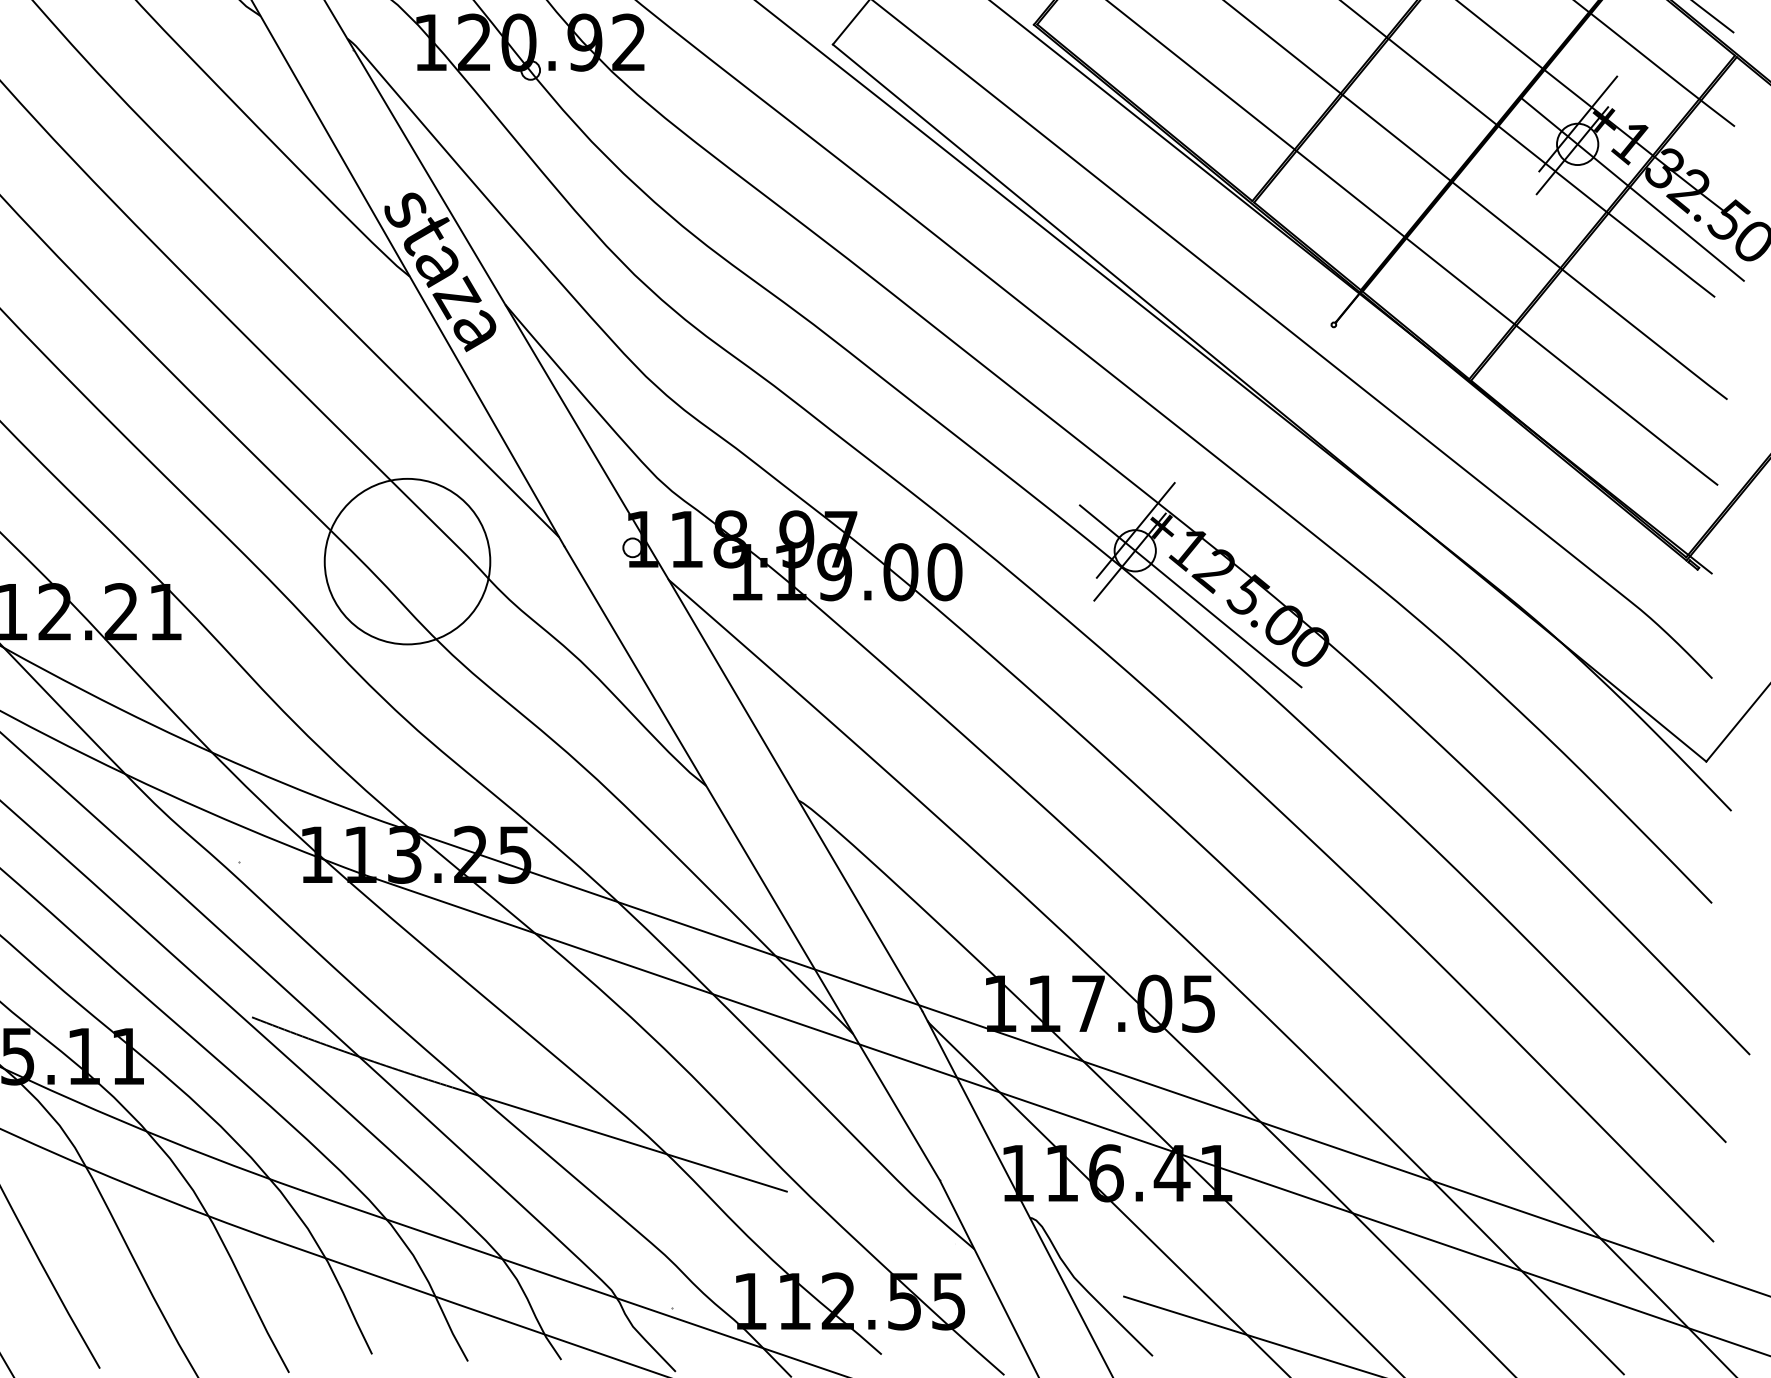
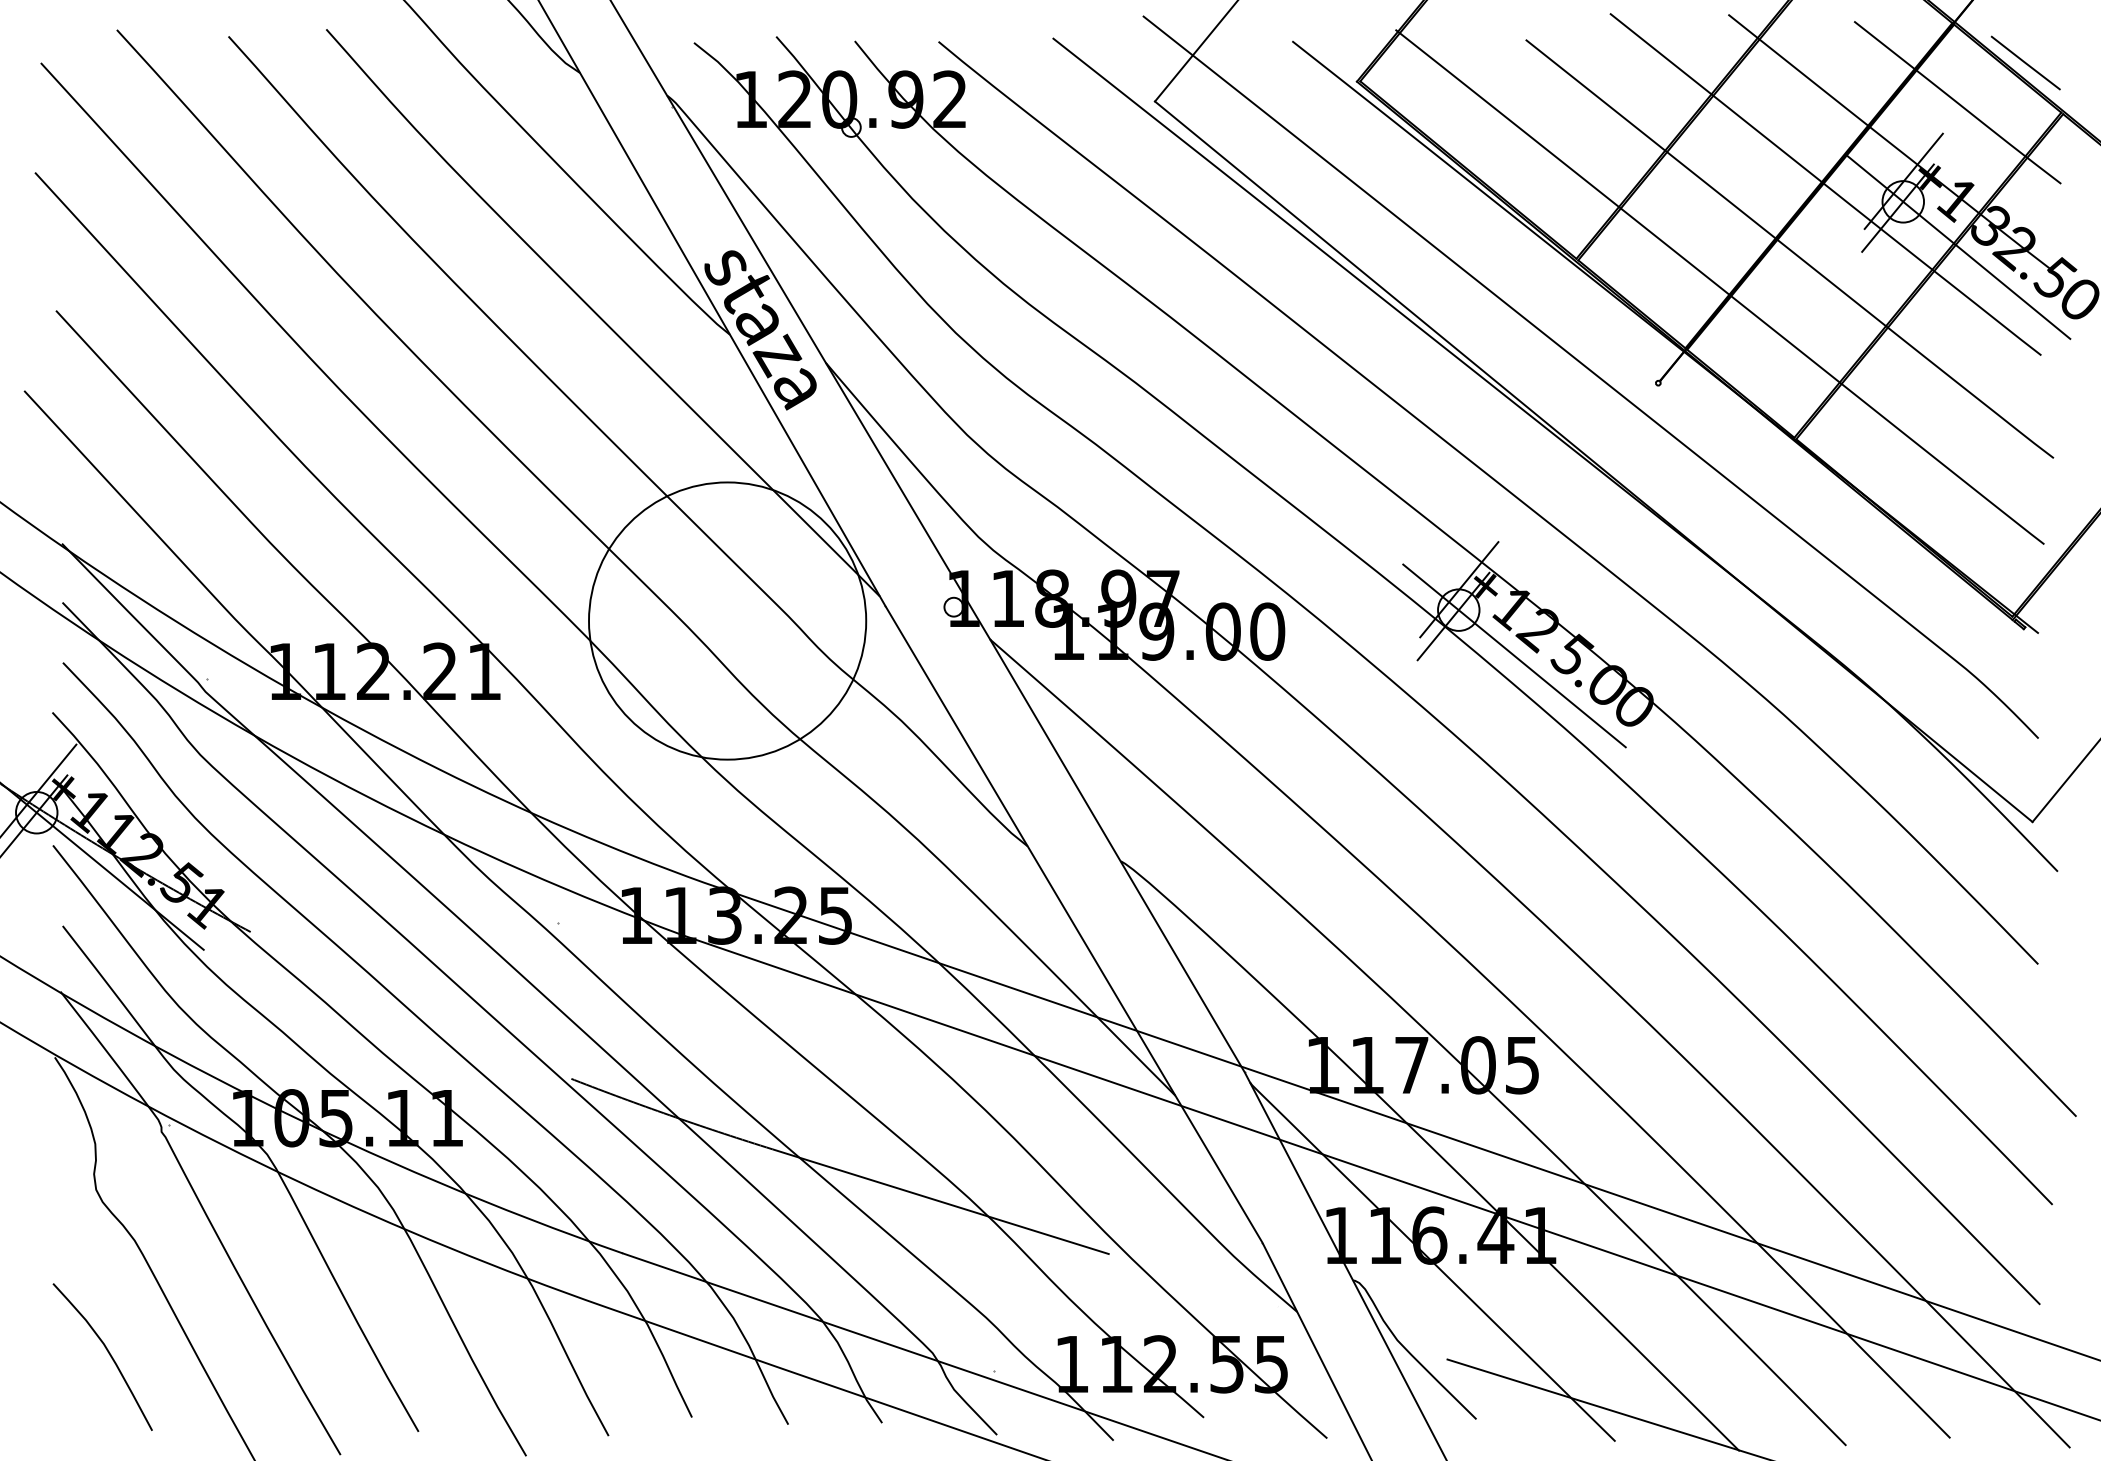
circle: (407, 561) -> (727, 620), size x1.67

